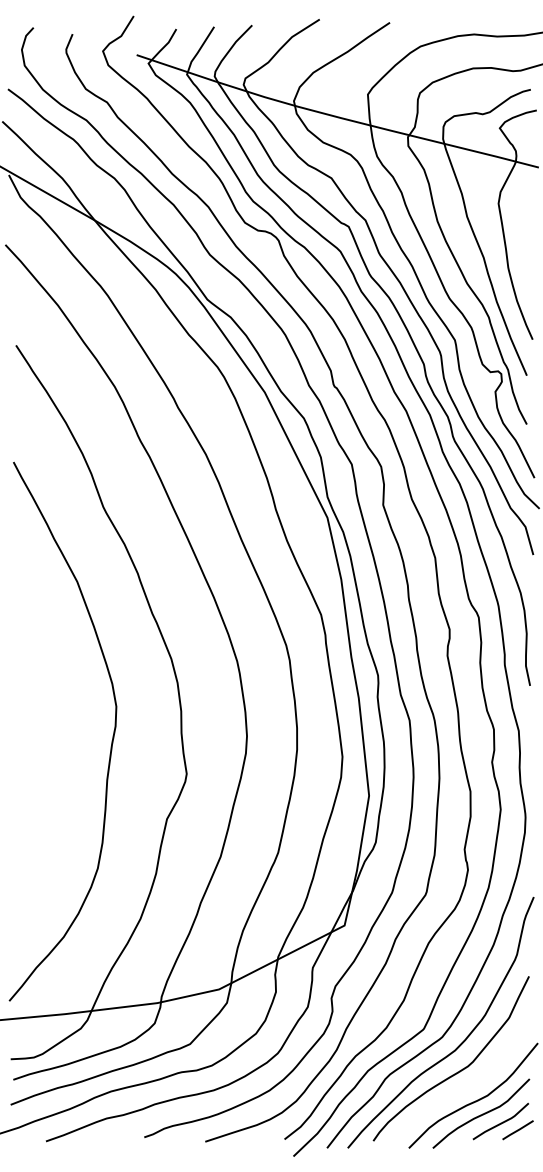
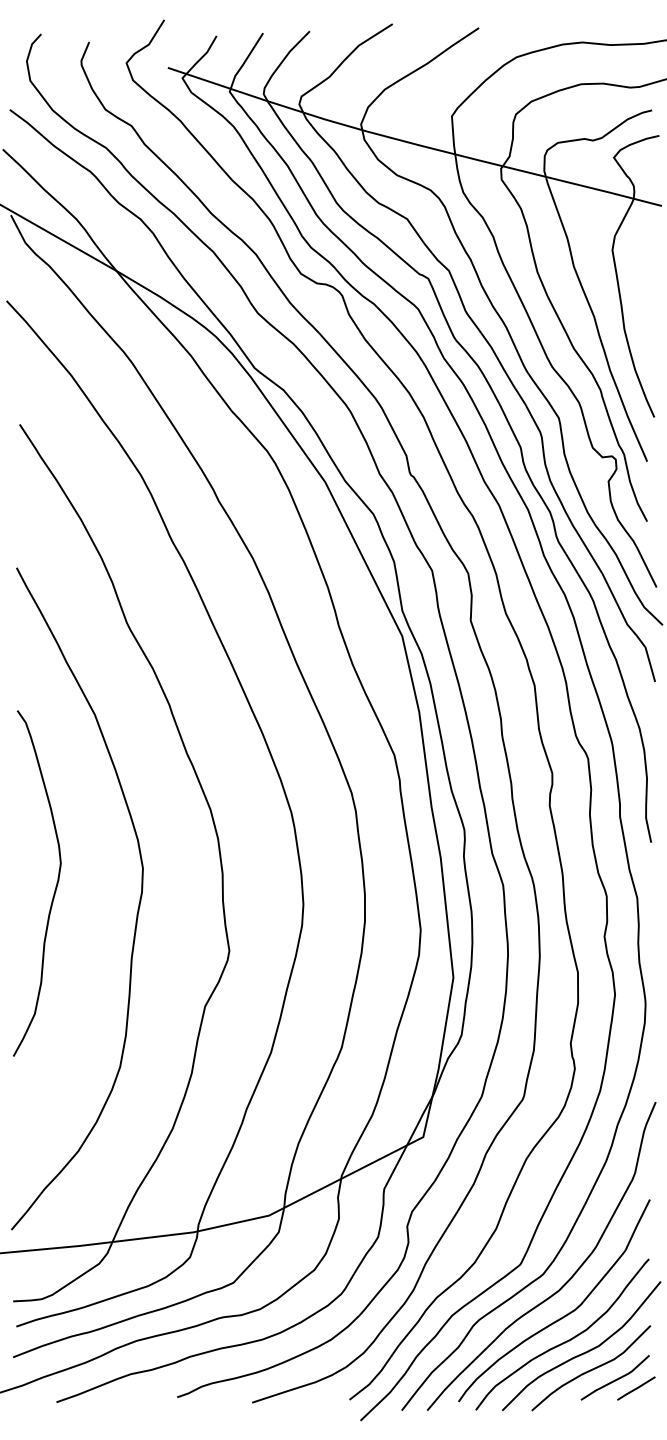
curve: (44, 723) -> (54, 888), added
curve: (460, 1091) -> (565, 1340), added

